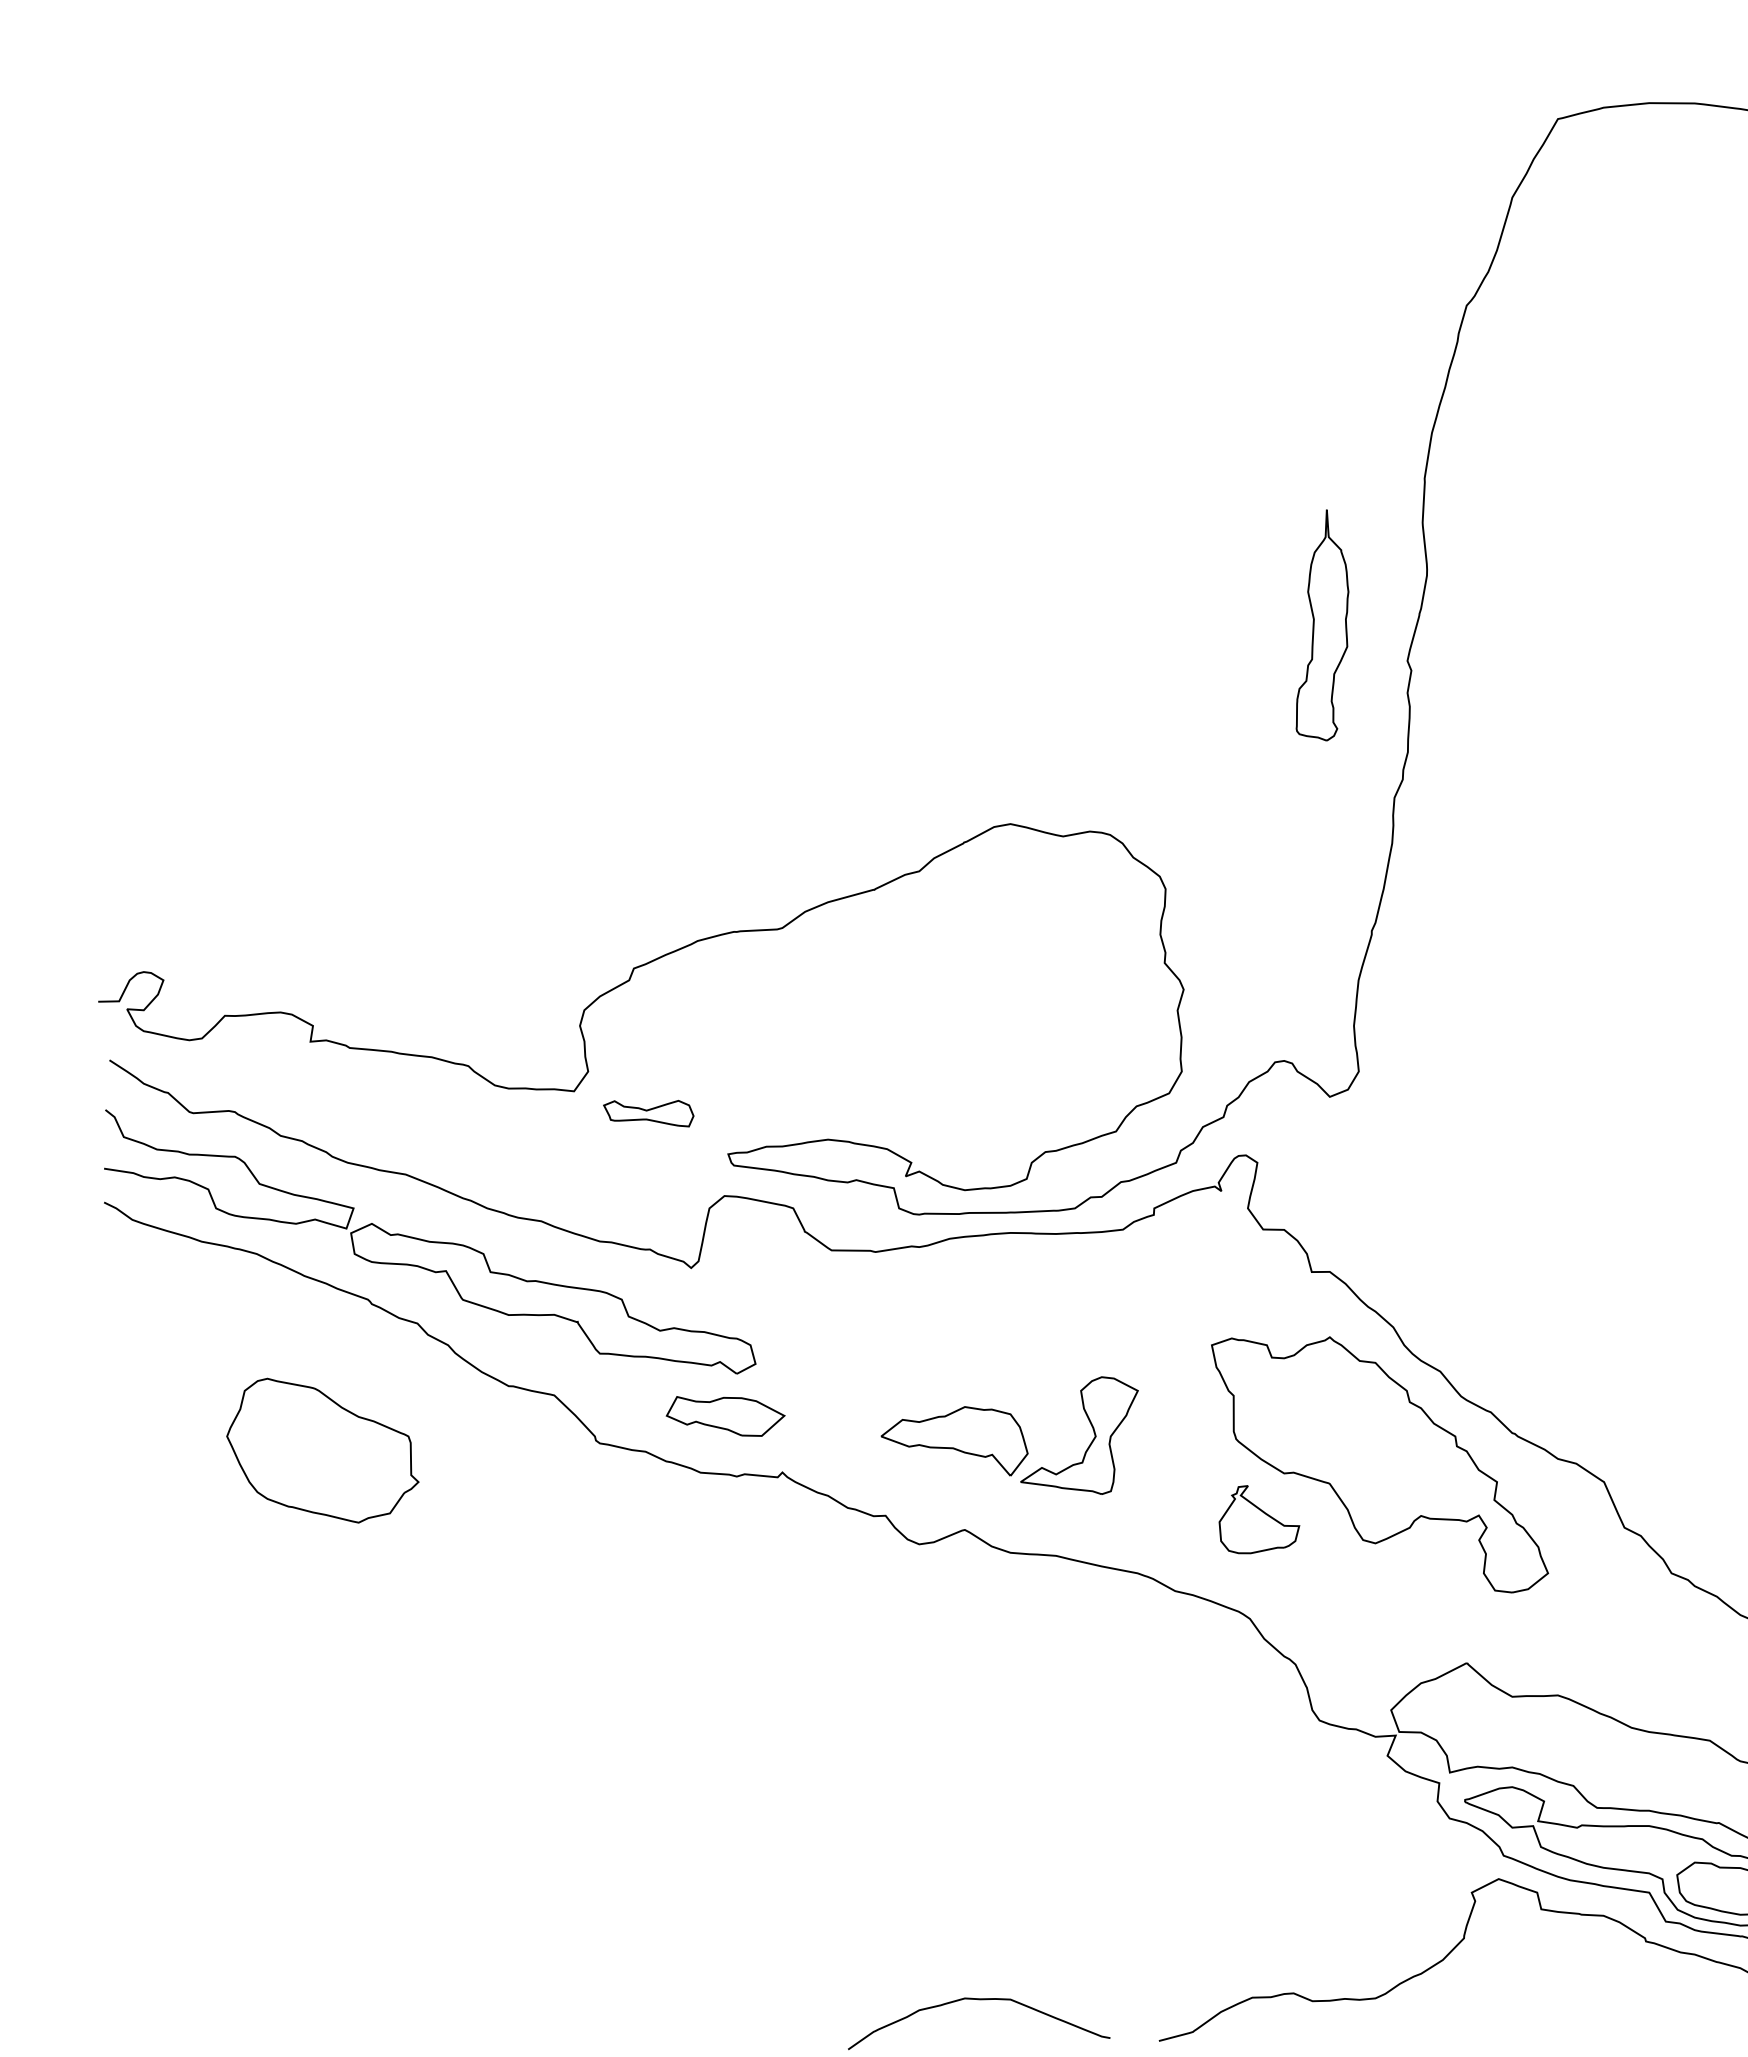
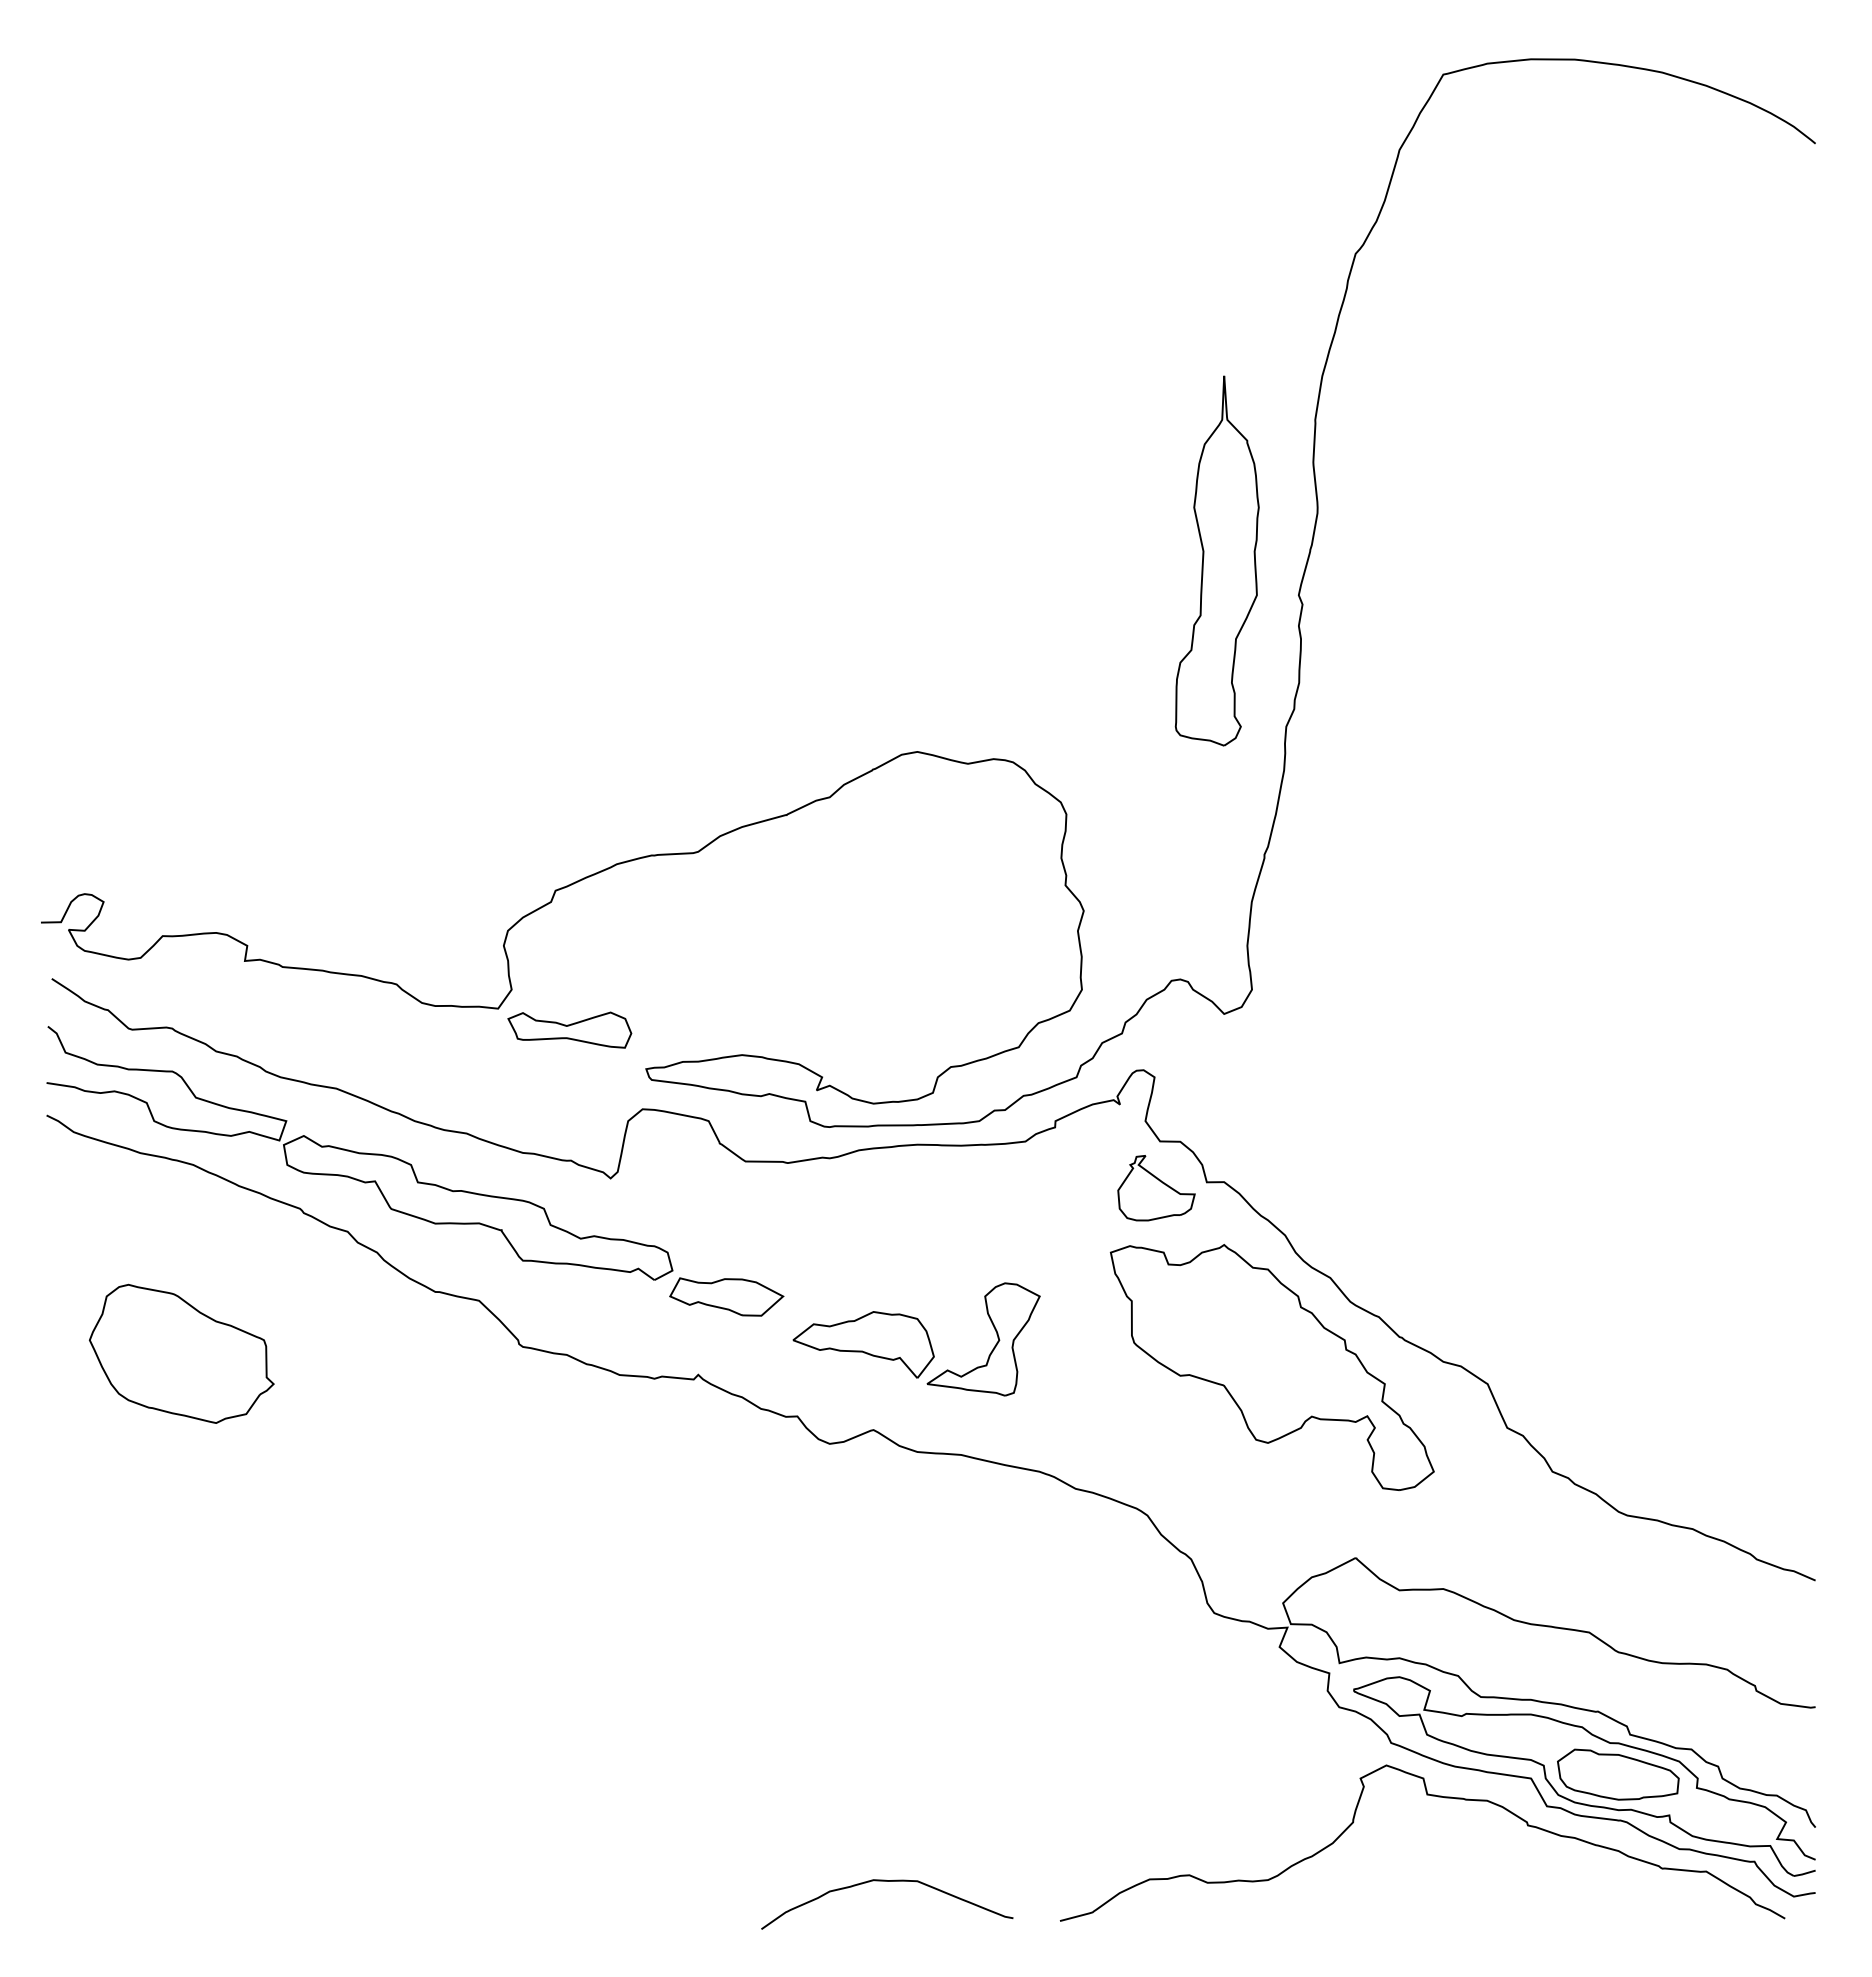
part: (1321, 624) -> (1216, 560), size x1.67
part: (648, 1113) -> (569, 1029), size x1.43
part: (725, 1415) -> (726, 1296), moved
part: (322, 1450) -> (181, 1353), moved
part: (1259, 1520) -> (1156, 1188), moved

